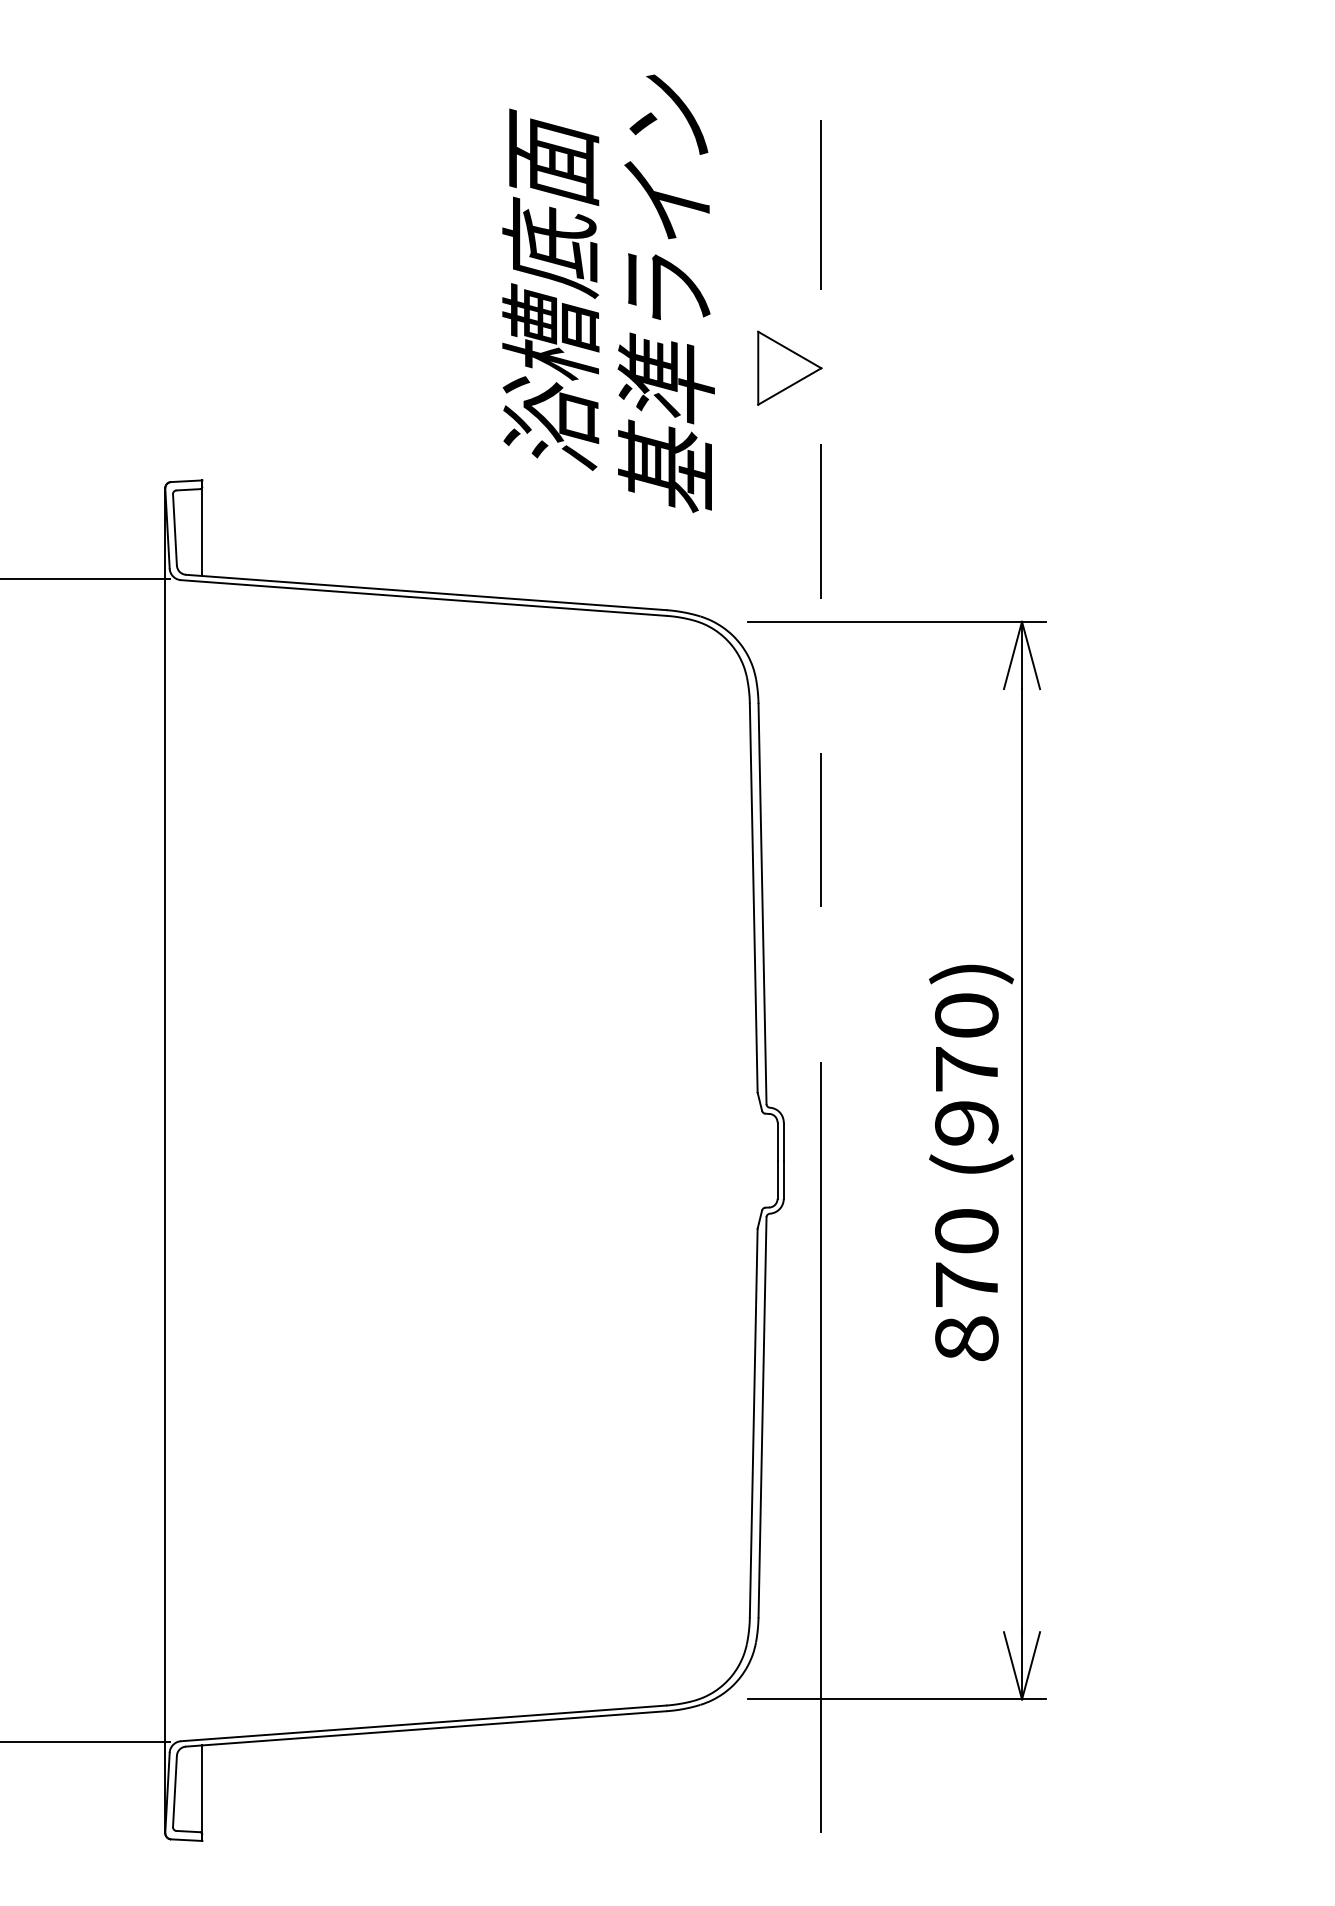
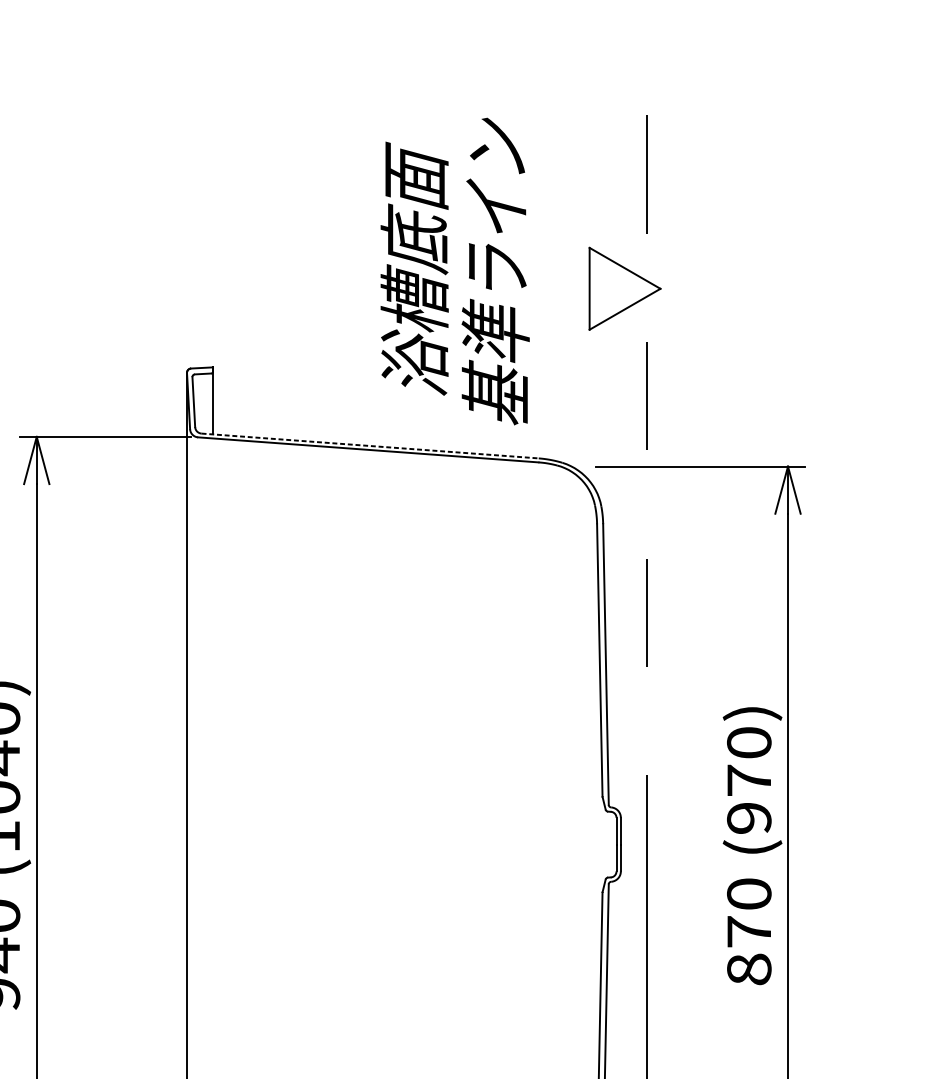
text: (608, 293) -> (455, 271), moved
part: (789, 367) -> (624, 288), size x1.6
line: (426, 592) -> (370, 446), solid -> dashed

